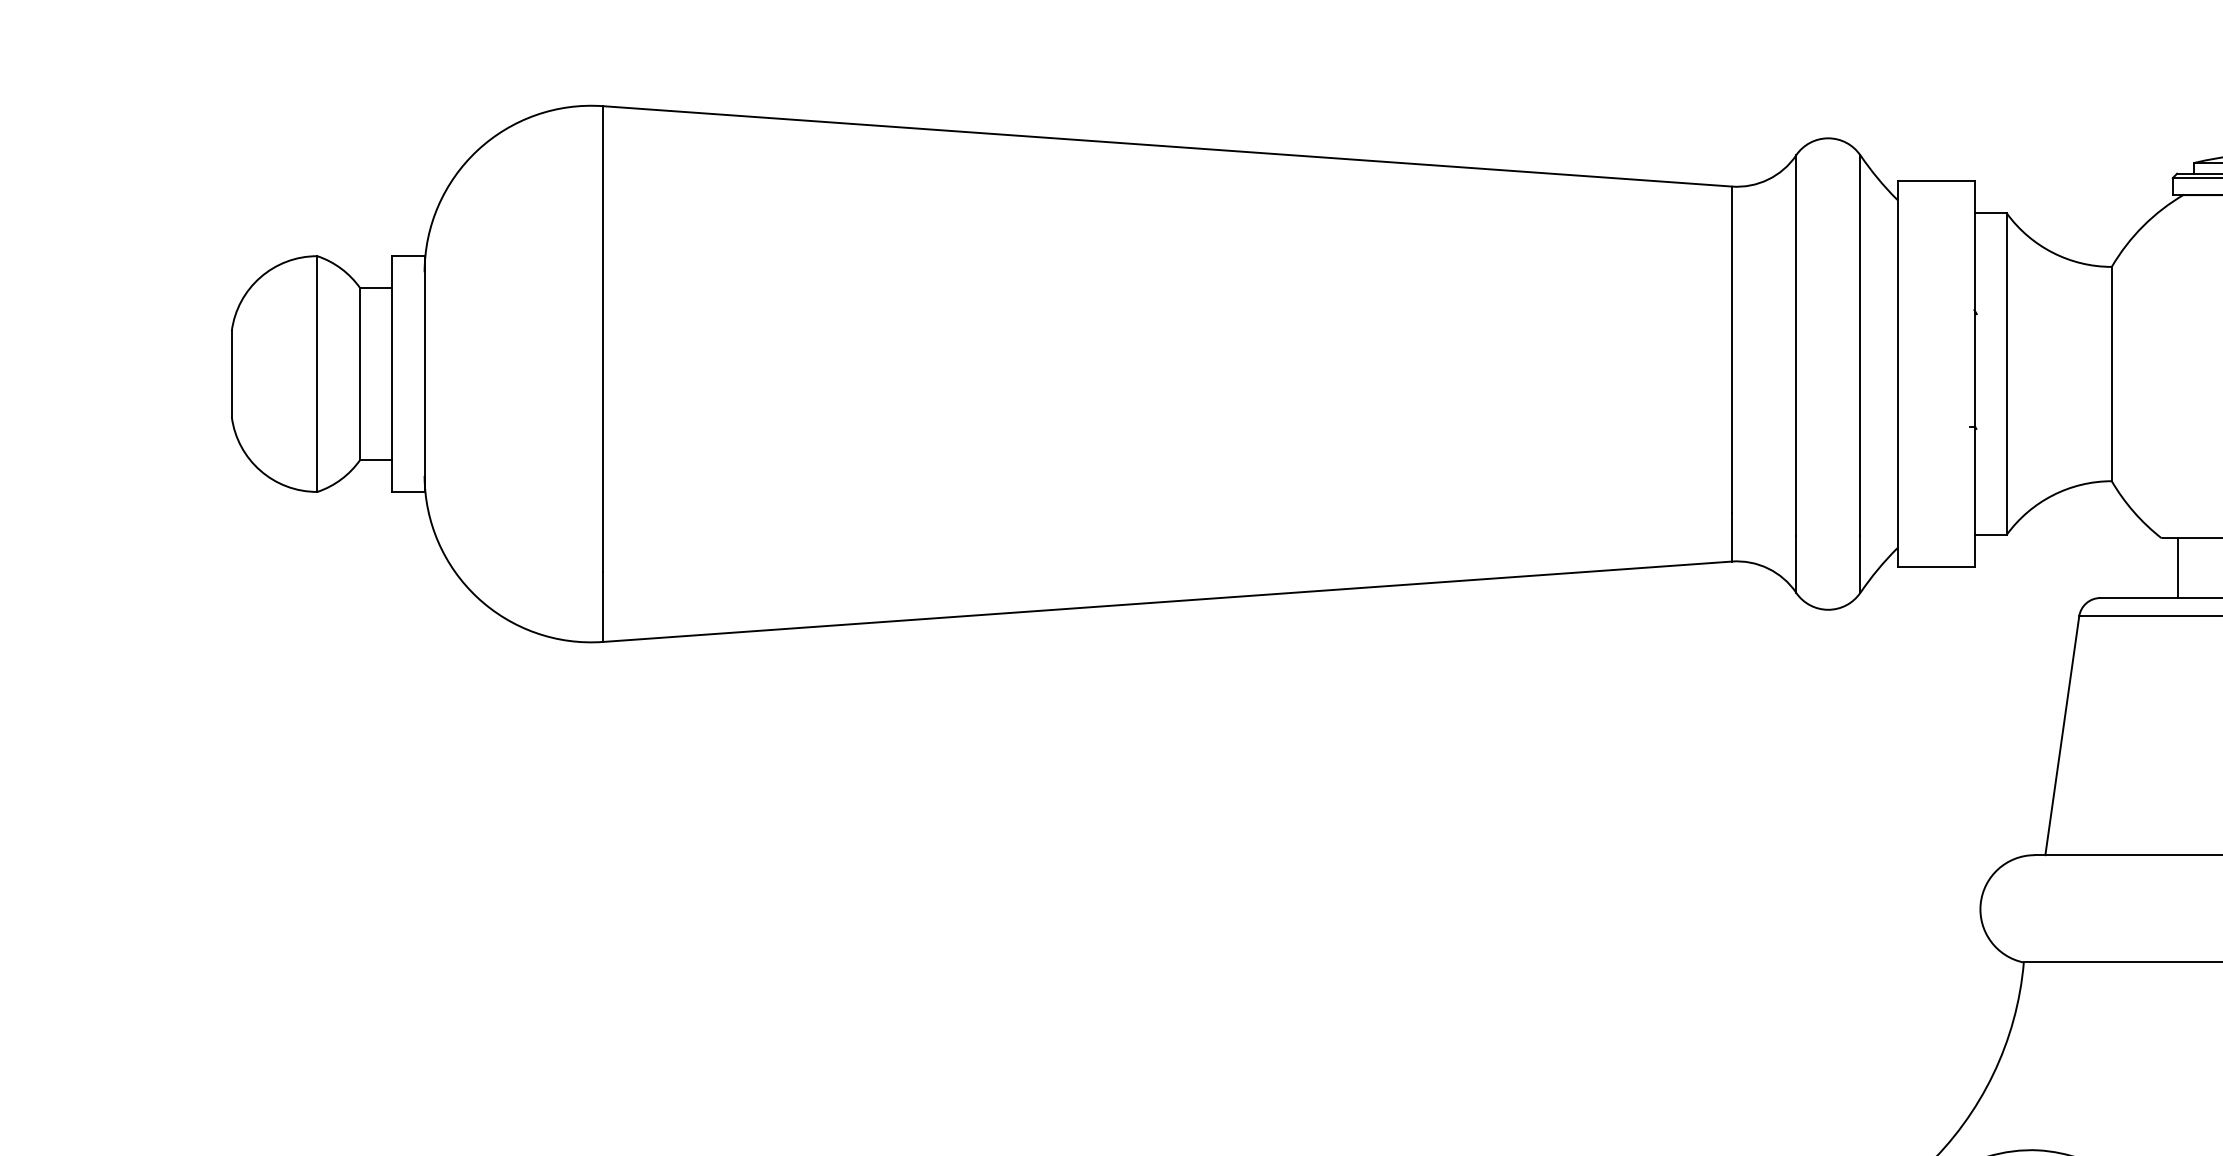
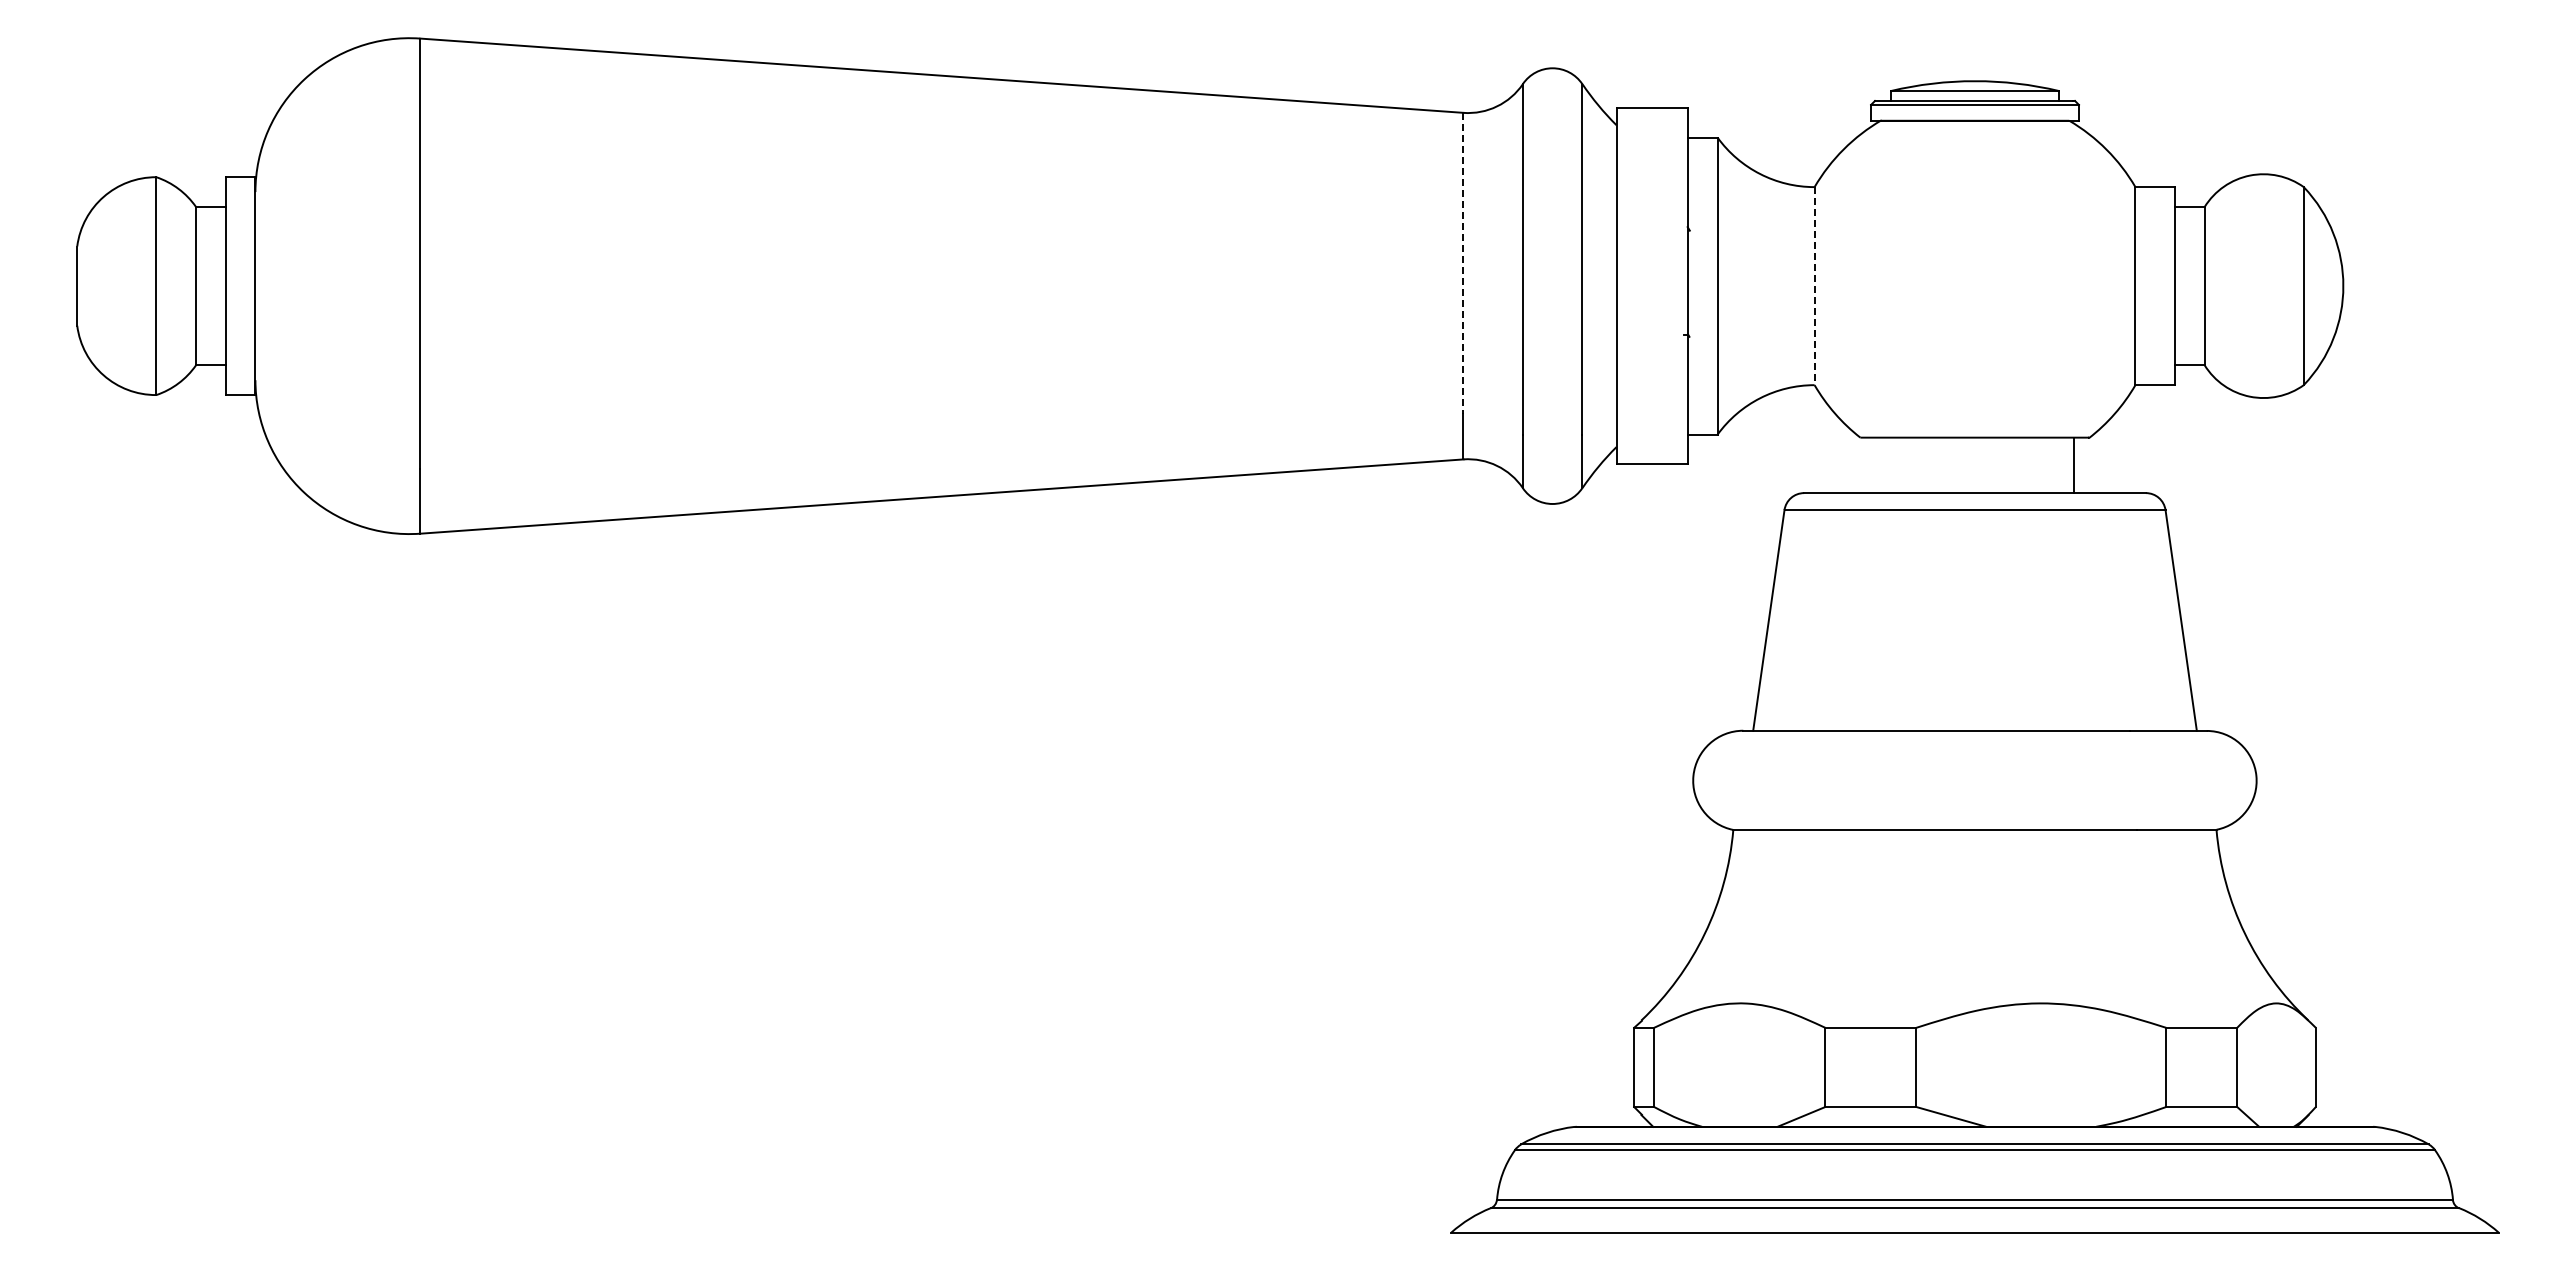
line: (1731, 349) -> (1463, 263), solid -> dashed
line: (2111, 374) -> (1814, 286), solid -> dashed
line: (2178, 568) -> (1876, 465), removed

